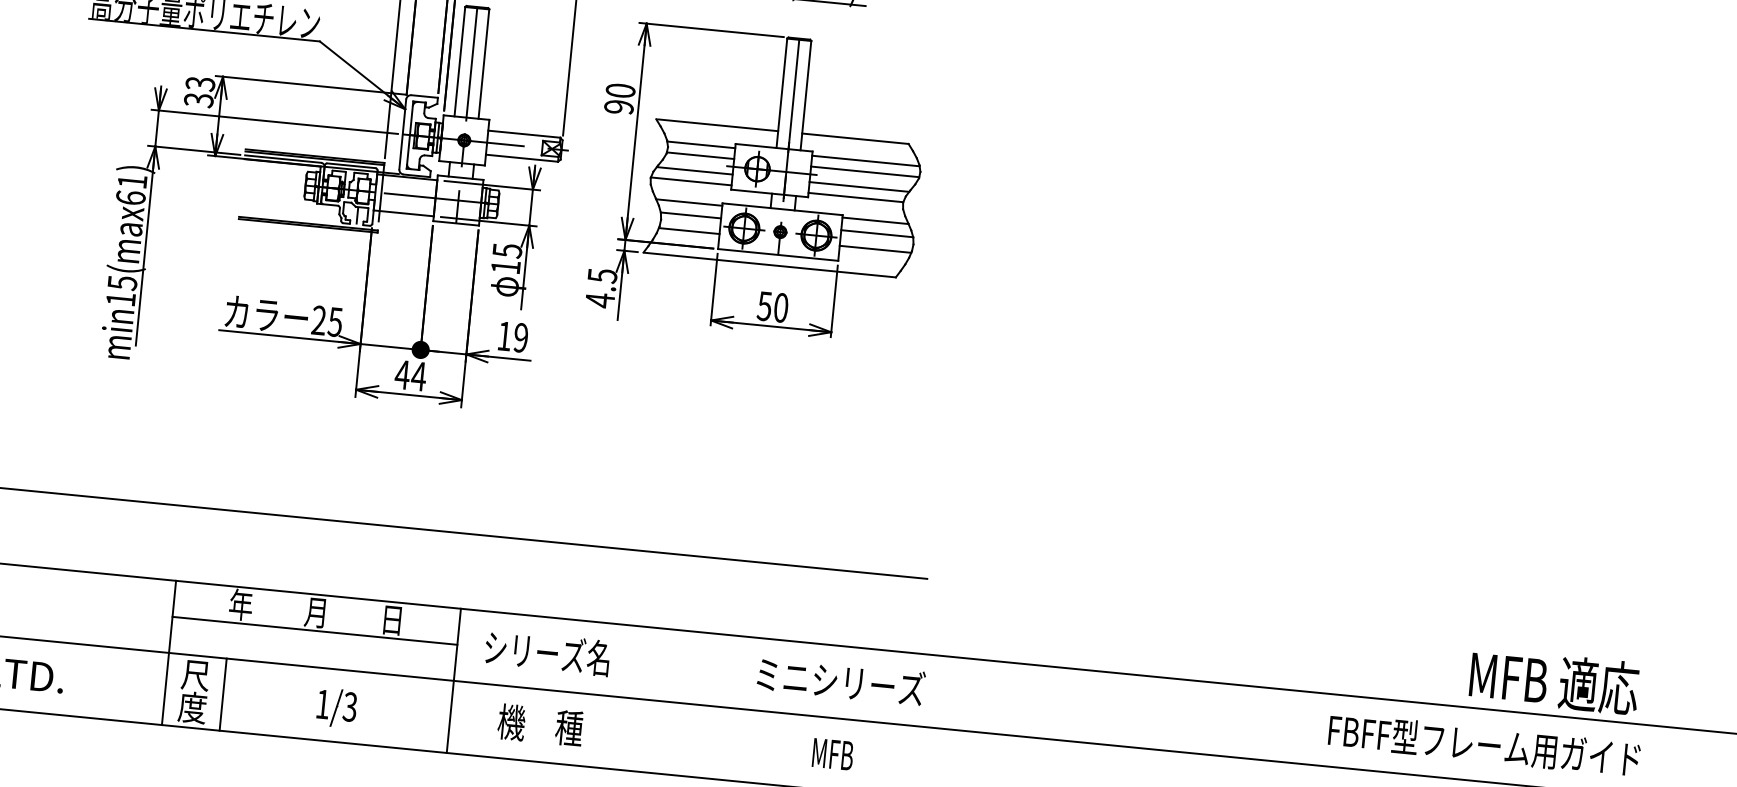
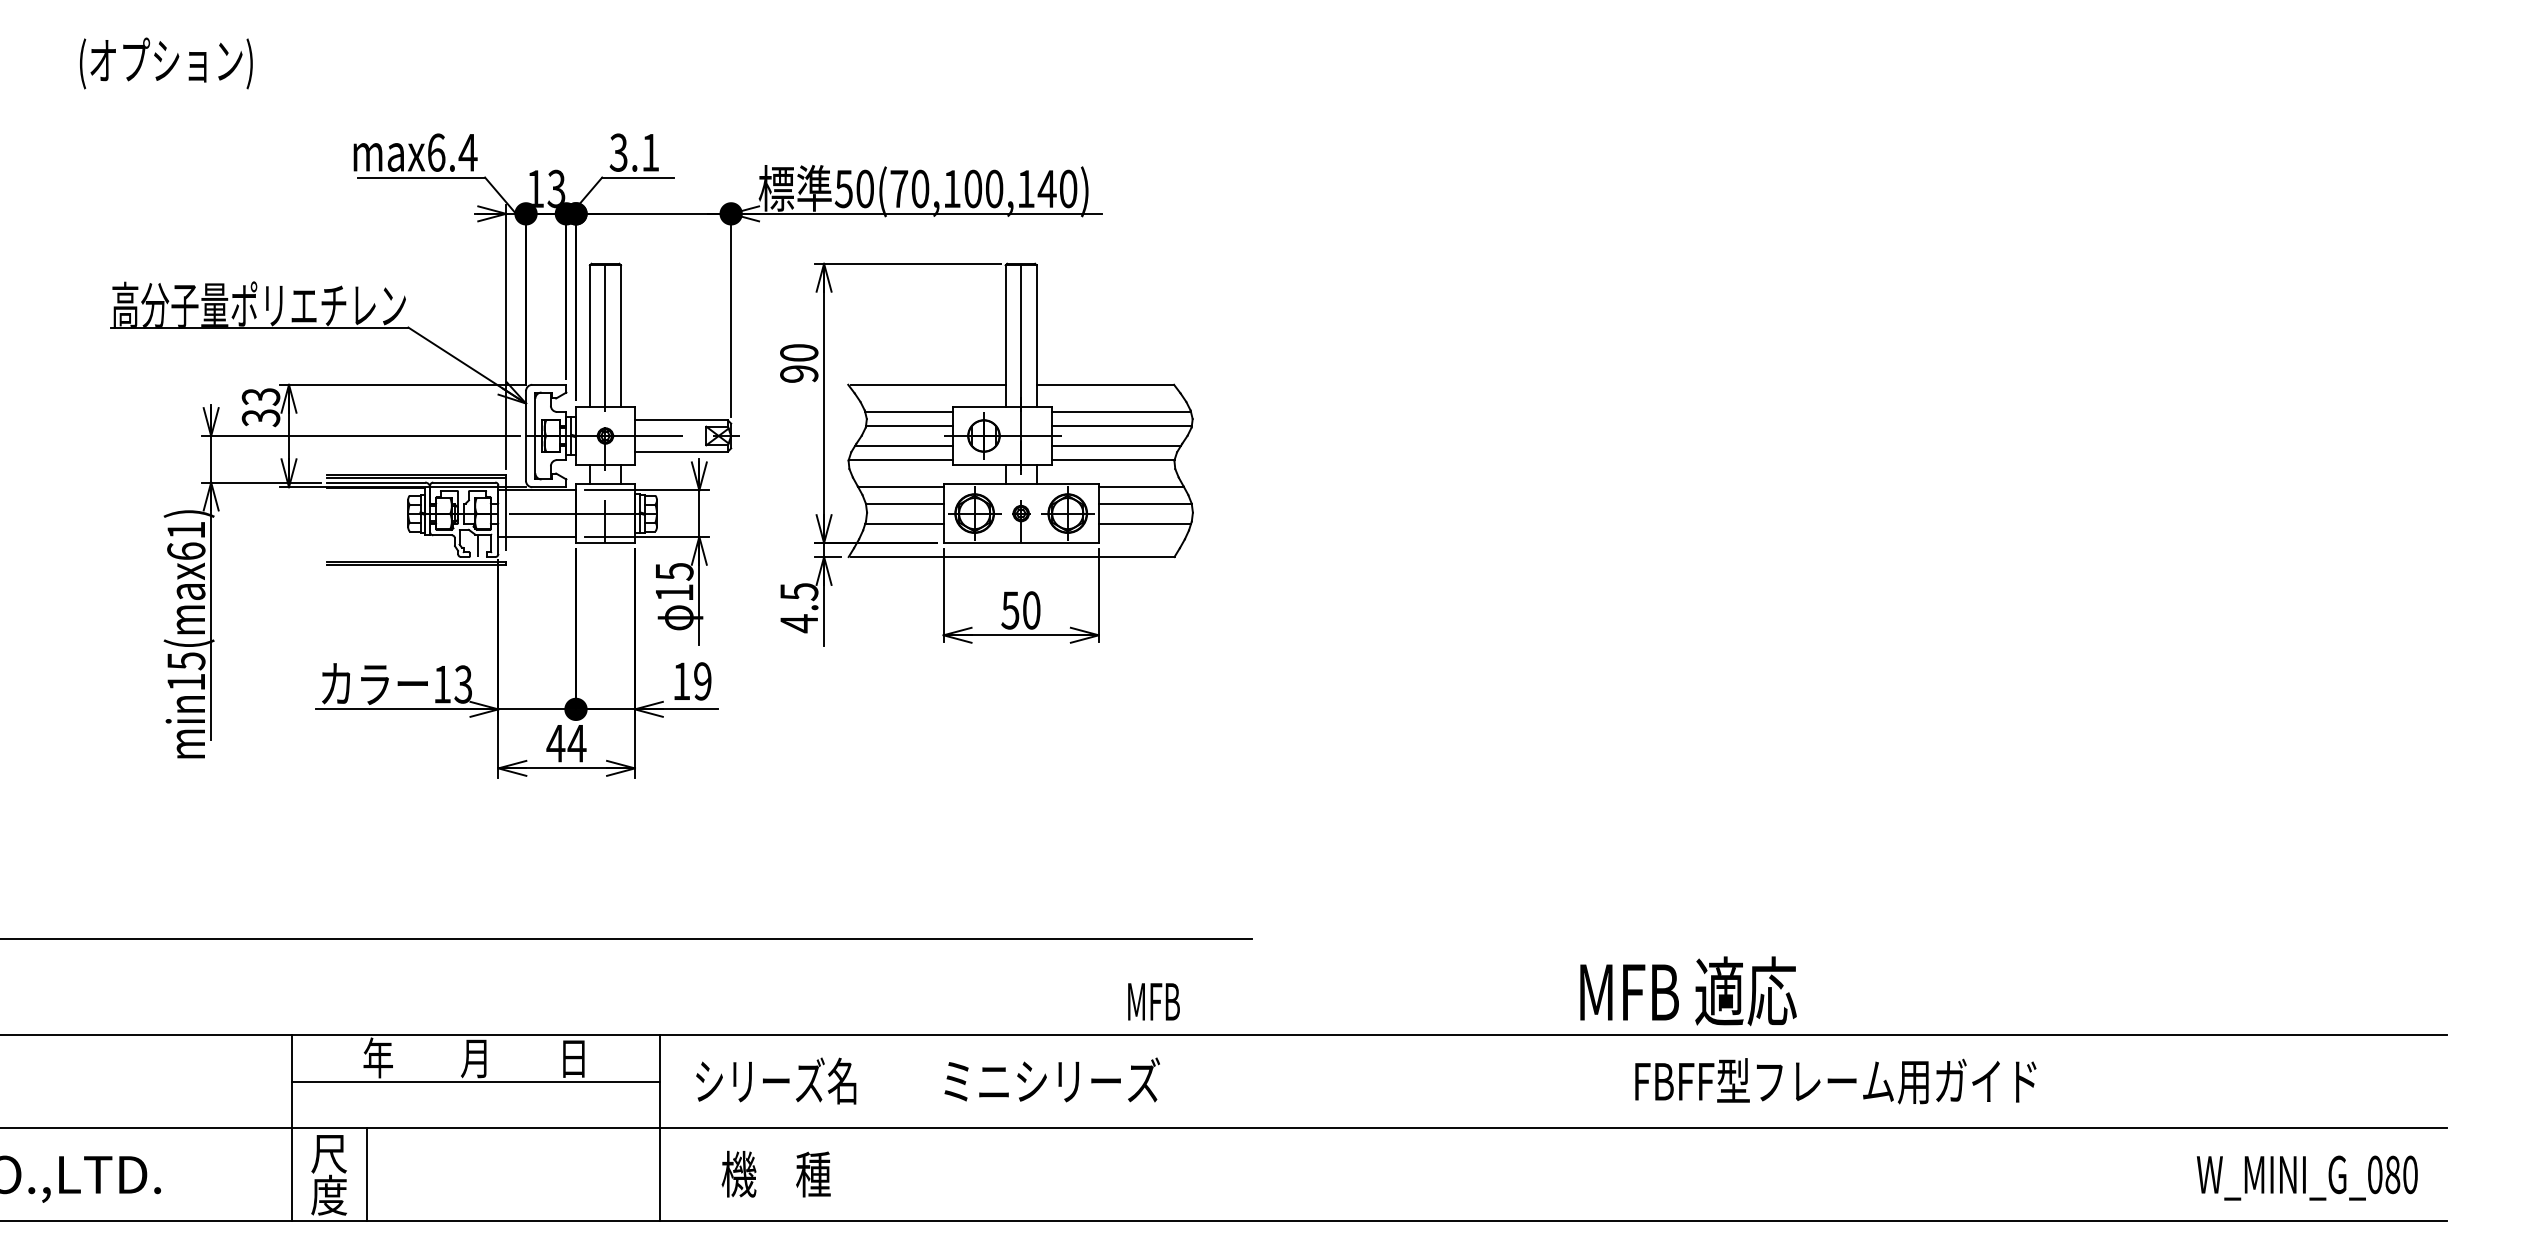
text: (326, 321) -> (452, 684), 25 -> 13
text: (840, 680) -> (1051, 1079), moved
text: (1554, 681) -> (1688, 991), moved
part: (336, 707) -> (513, 1177), removed
text: (1484, 745) -> (1835, 1081), moved
text: (832, 754) -> (1153, 1001), moved

